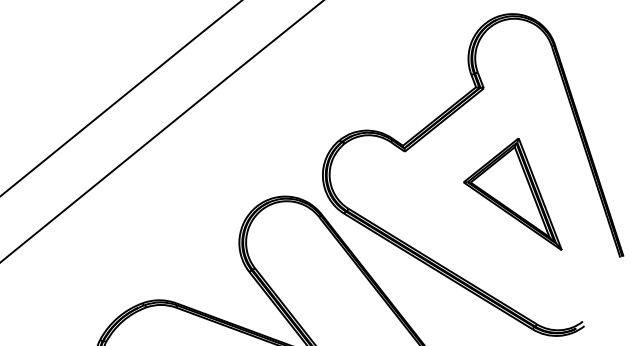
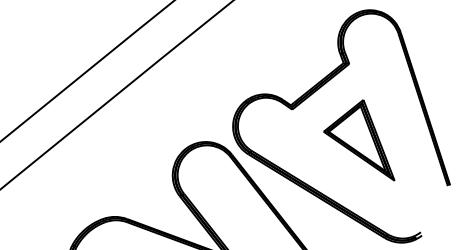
part: (513, 194) -> (359, 140), moved

